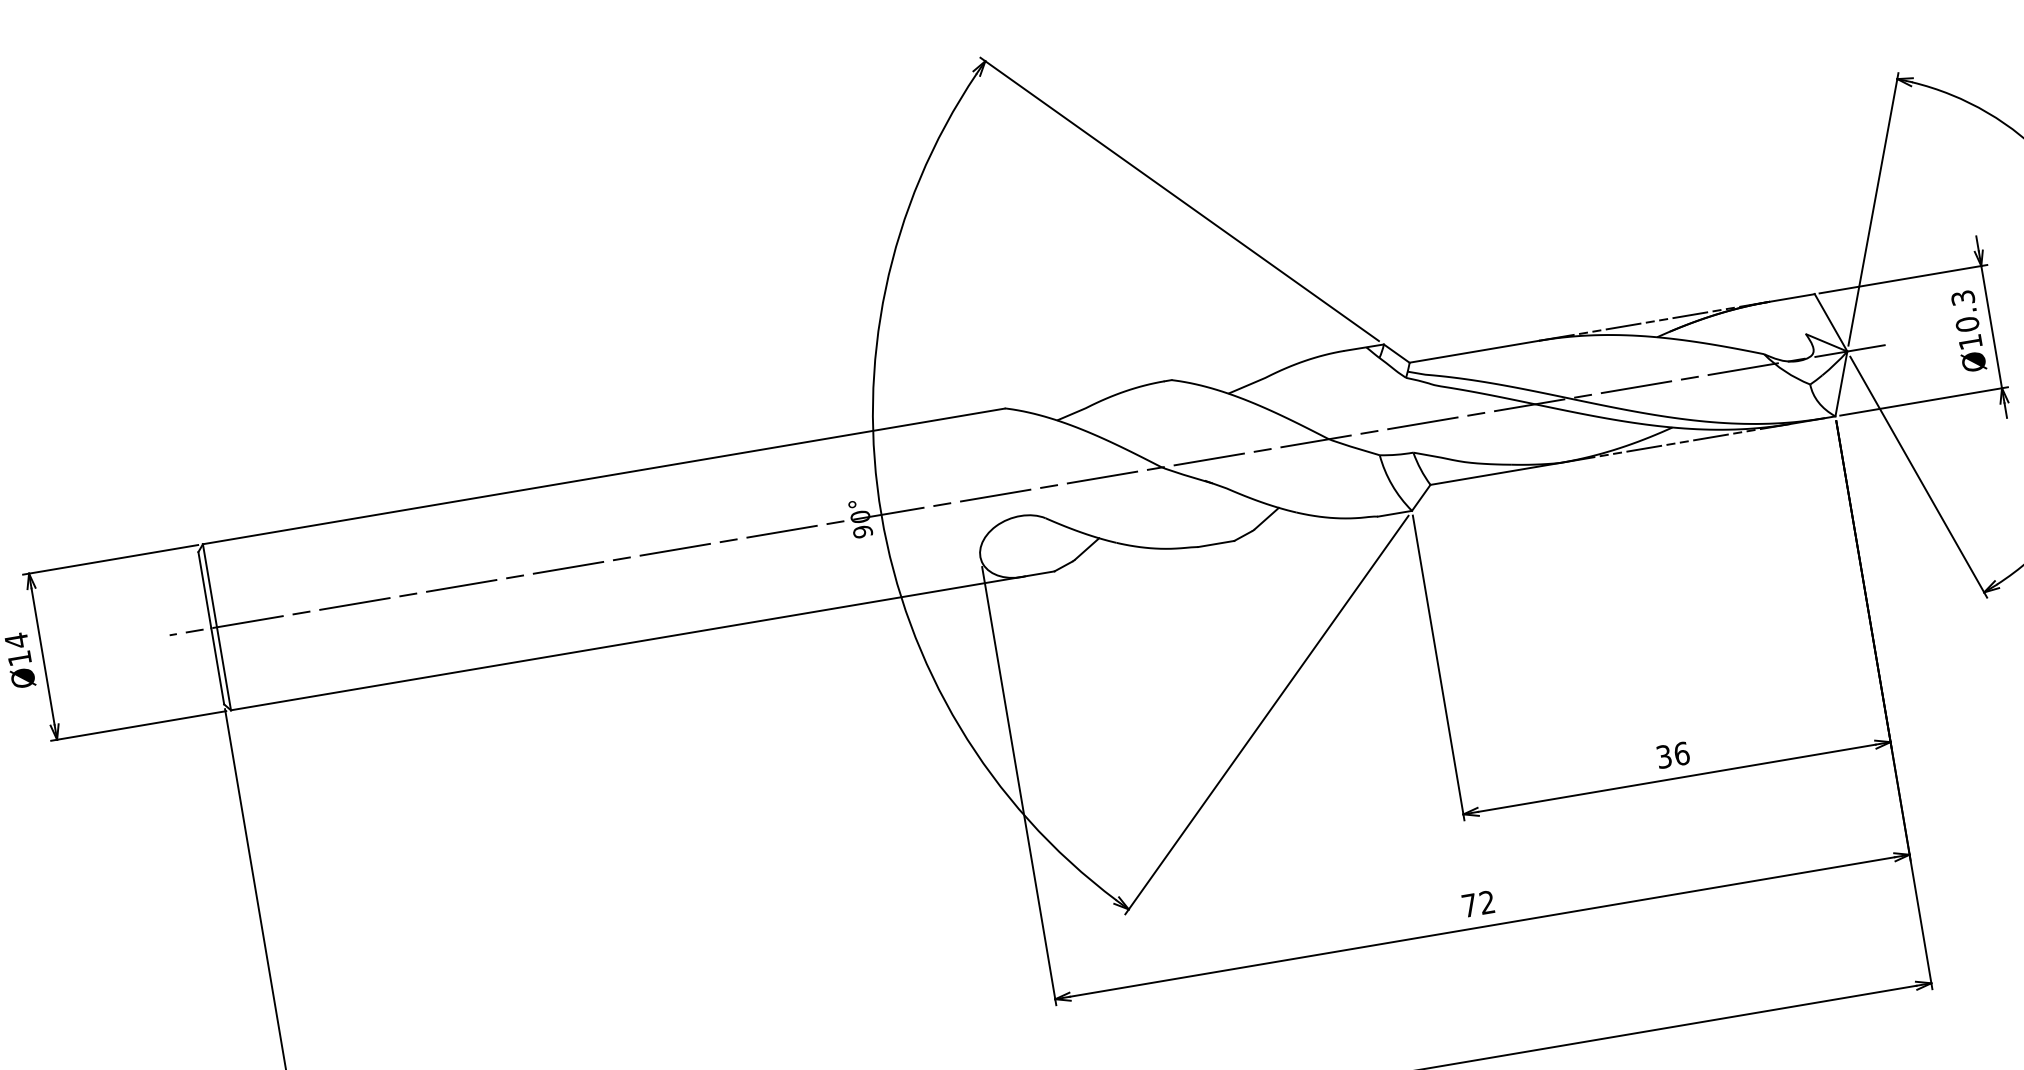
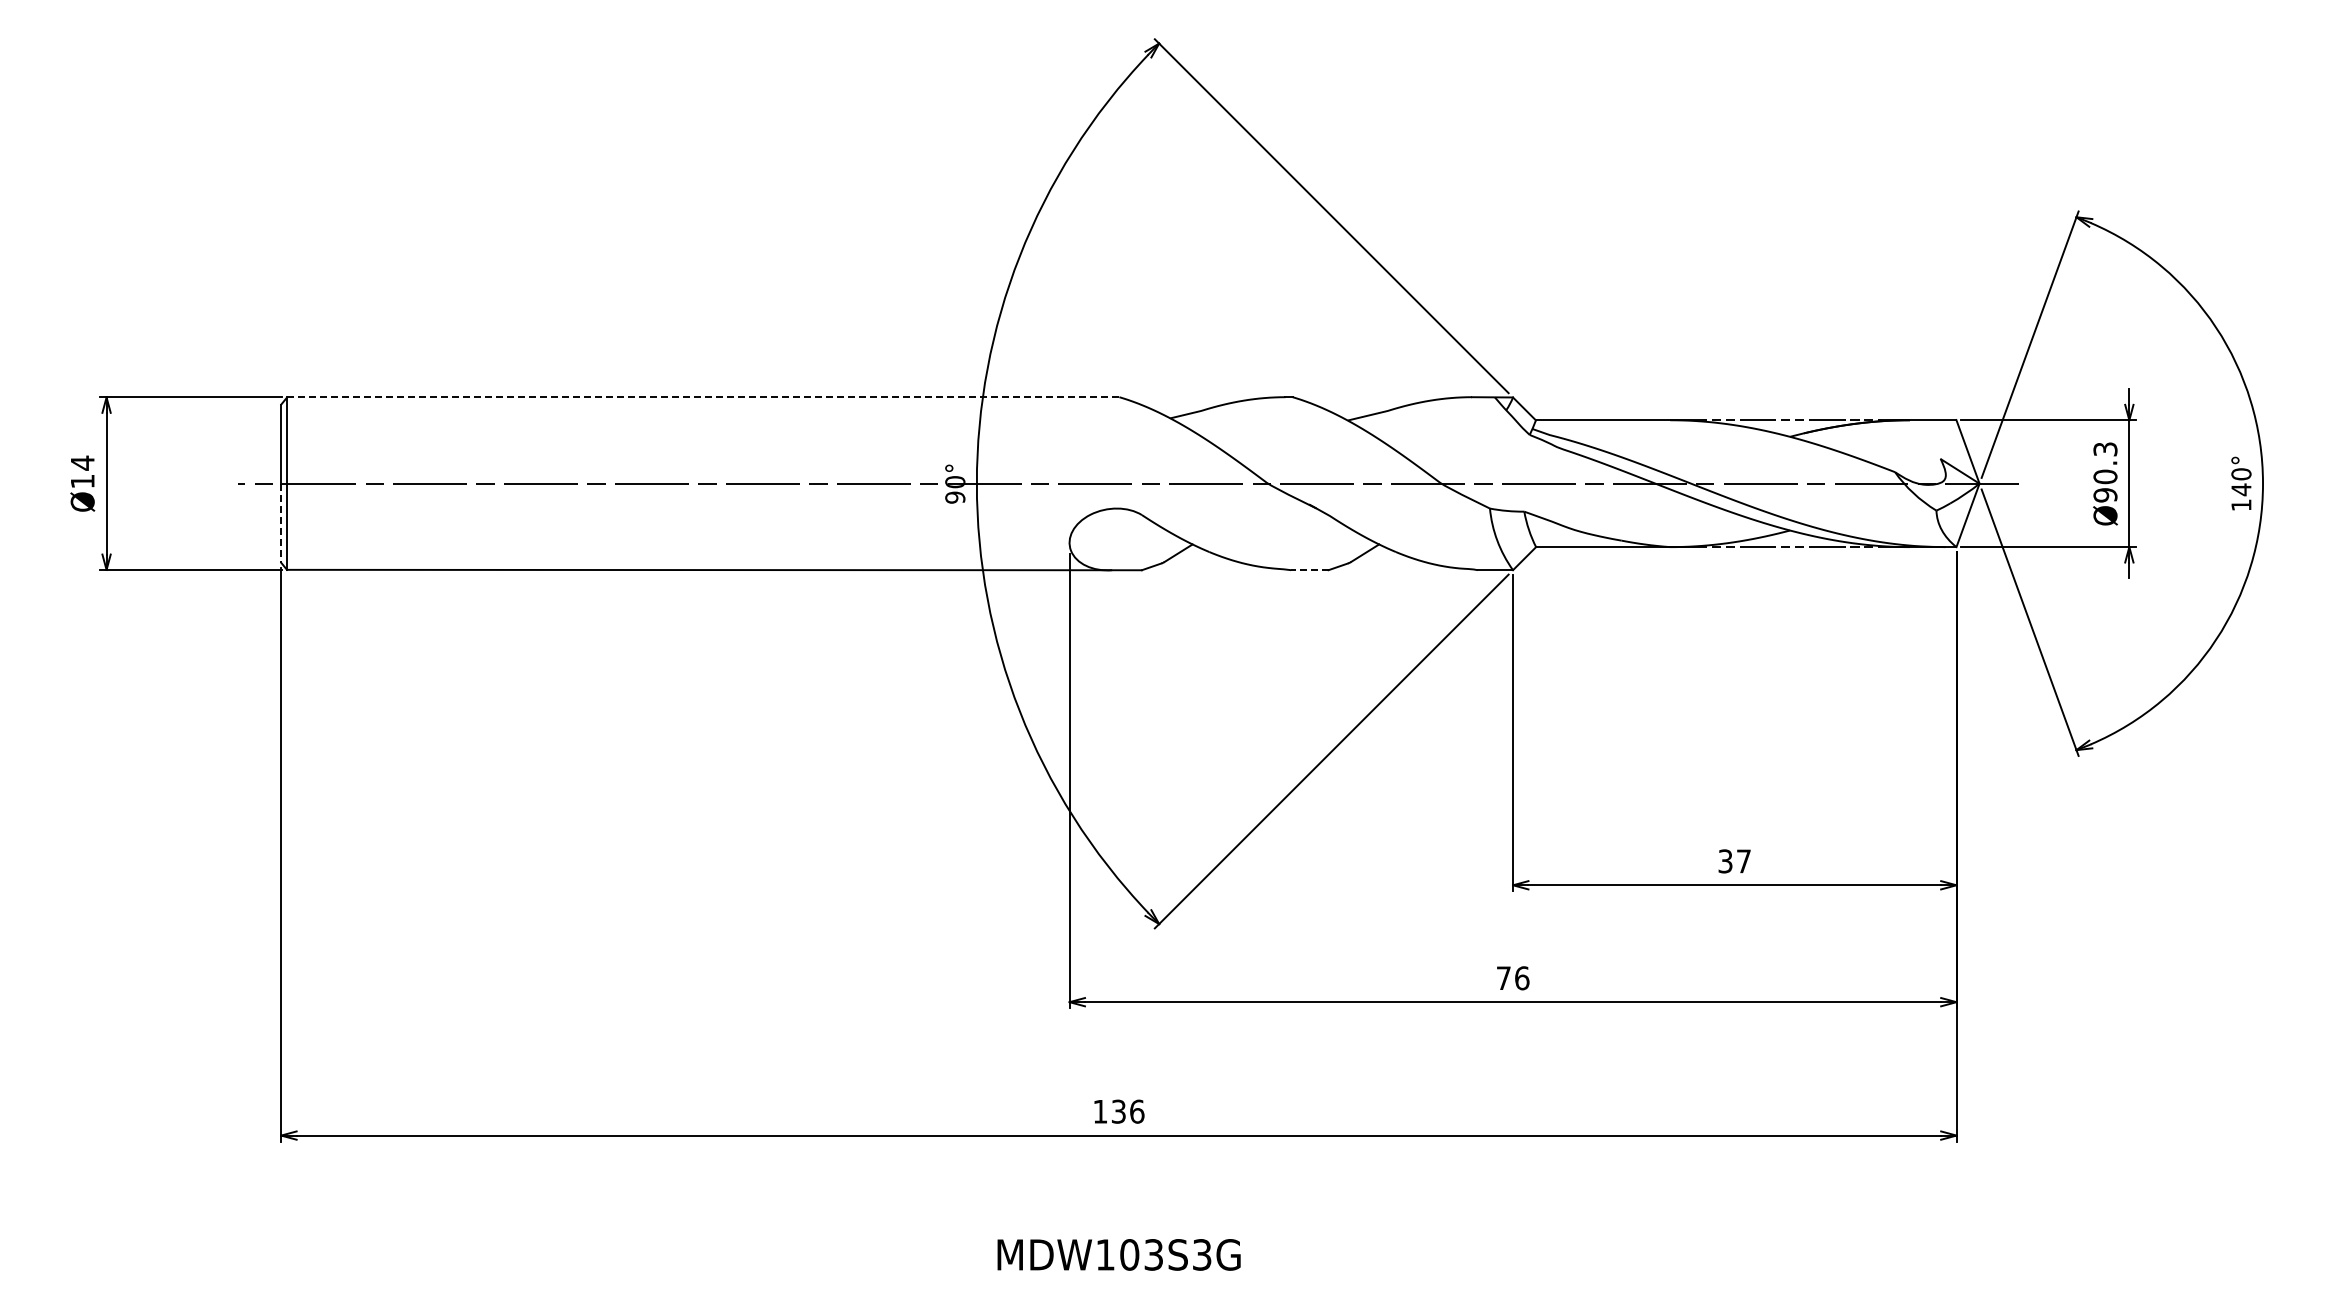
text: (1970, 342) -> (2105, 495), Ø10.3 -> Ø90.3
line: (603, 476) -> (702, 397), solid -> dashed
line: (1216, 544) -> (1309, 570), solid -> dashed
line: (218, 666) -> (281, 523), solid -> dashed
text: (1681, 753) -> (1743, 861), 36 -> 37
text: (1487, 902) -> (1522, 978), 72 -> 76

